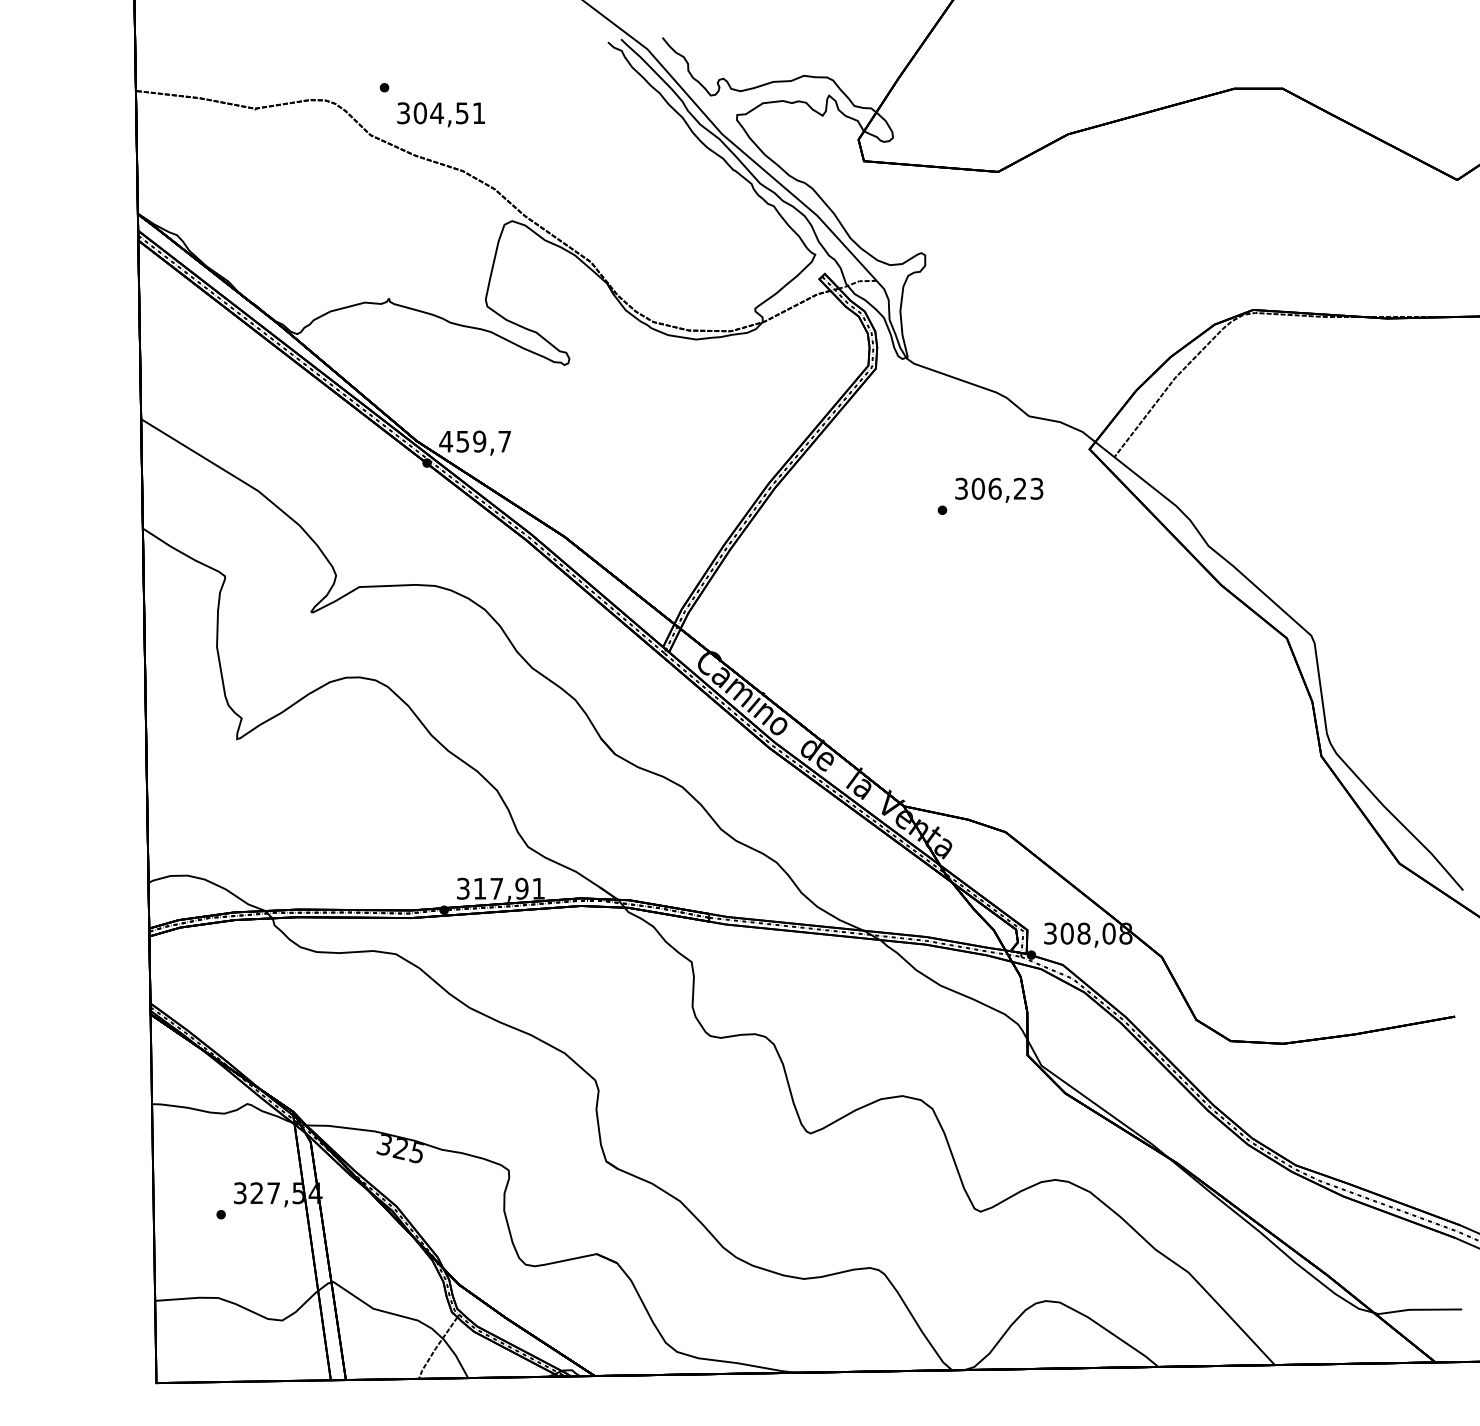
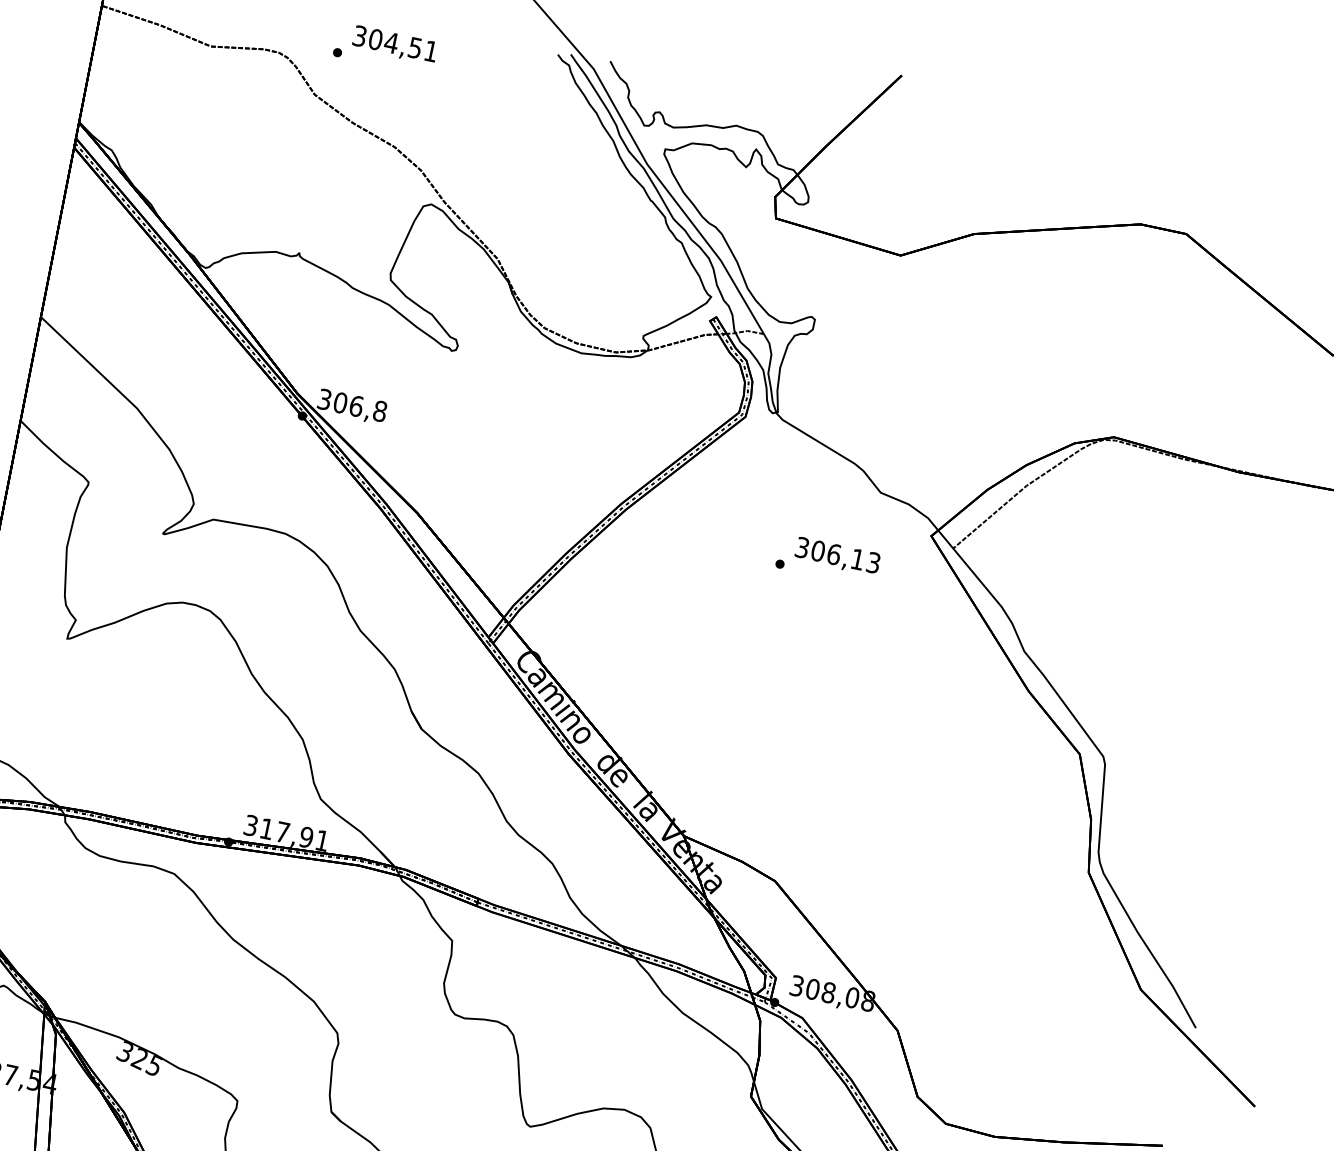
text: (440, 114) -> (394, 44), moved
text: (475, 441) -> (352, 405), 459,7 -> 306,8
text: (1019, 488) -> (857, 559), 306,23 -> 306,13

